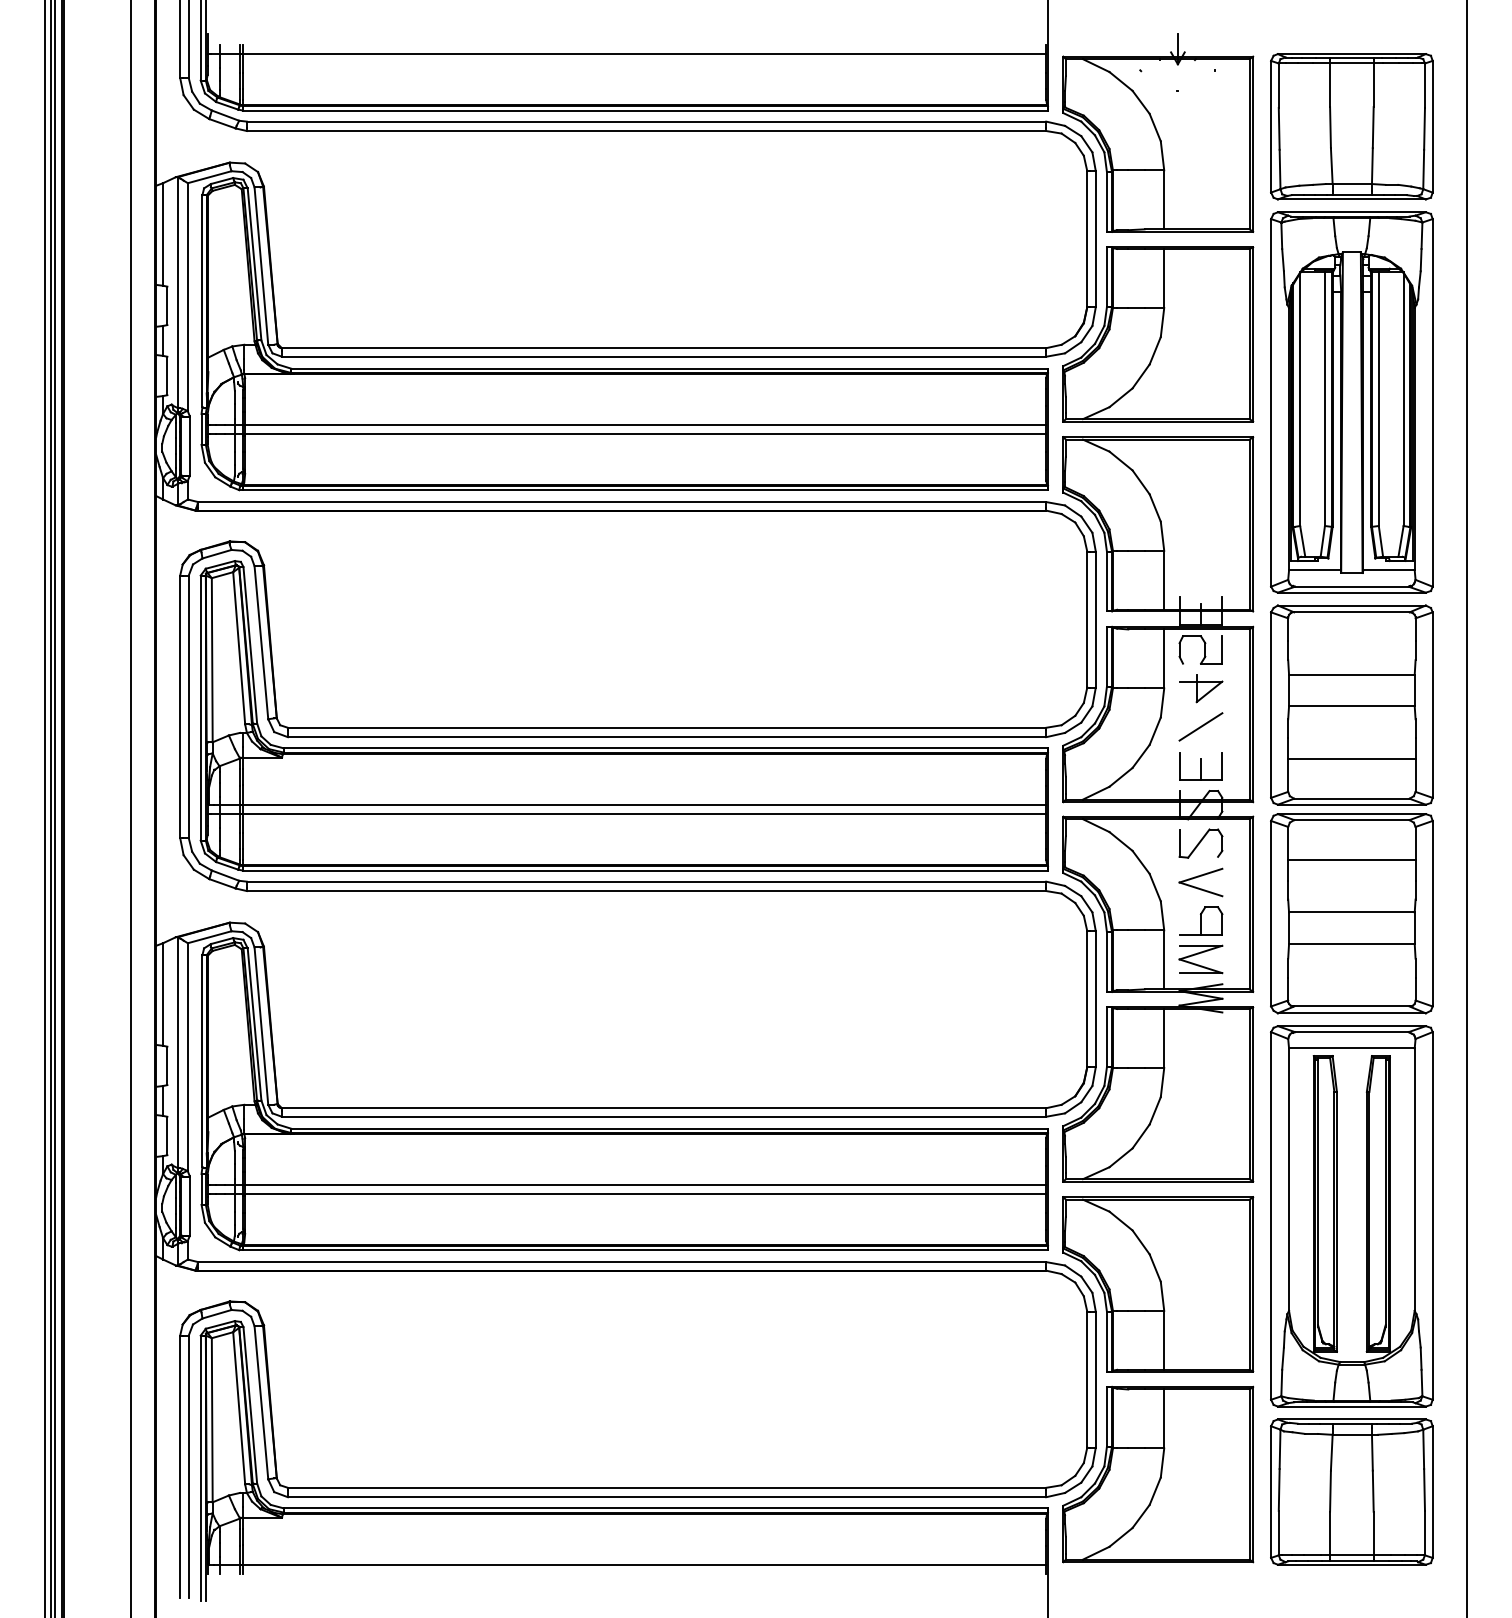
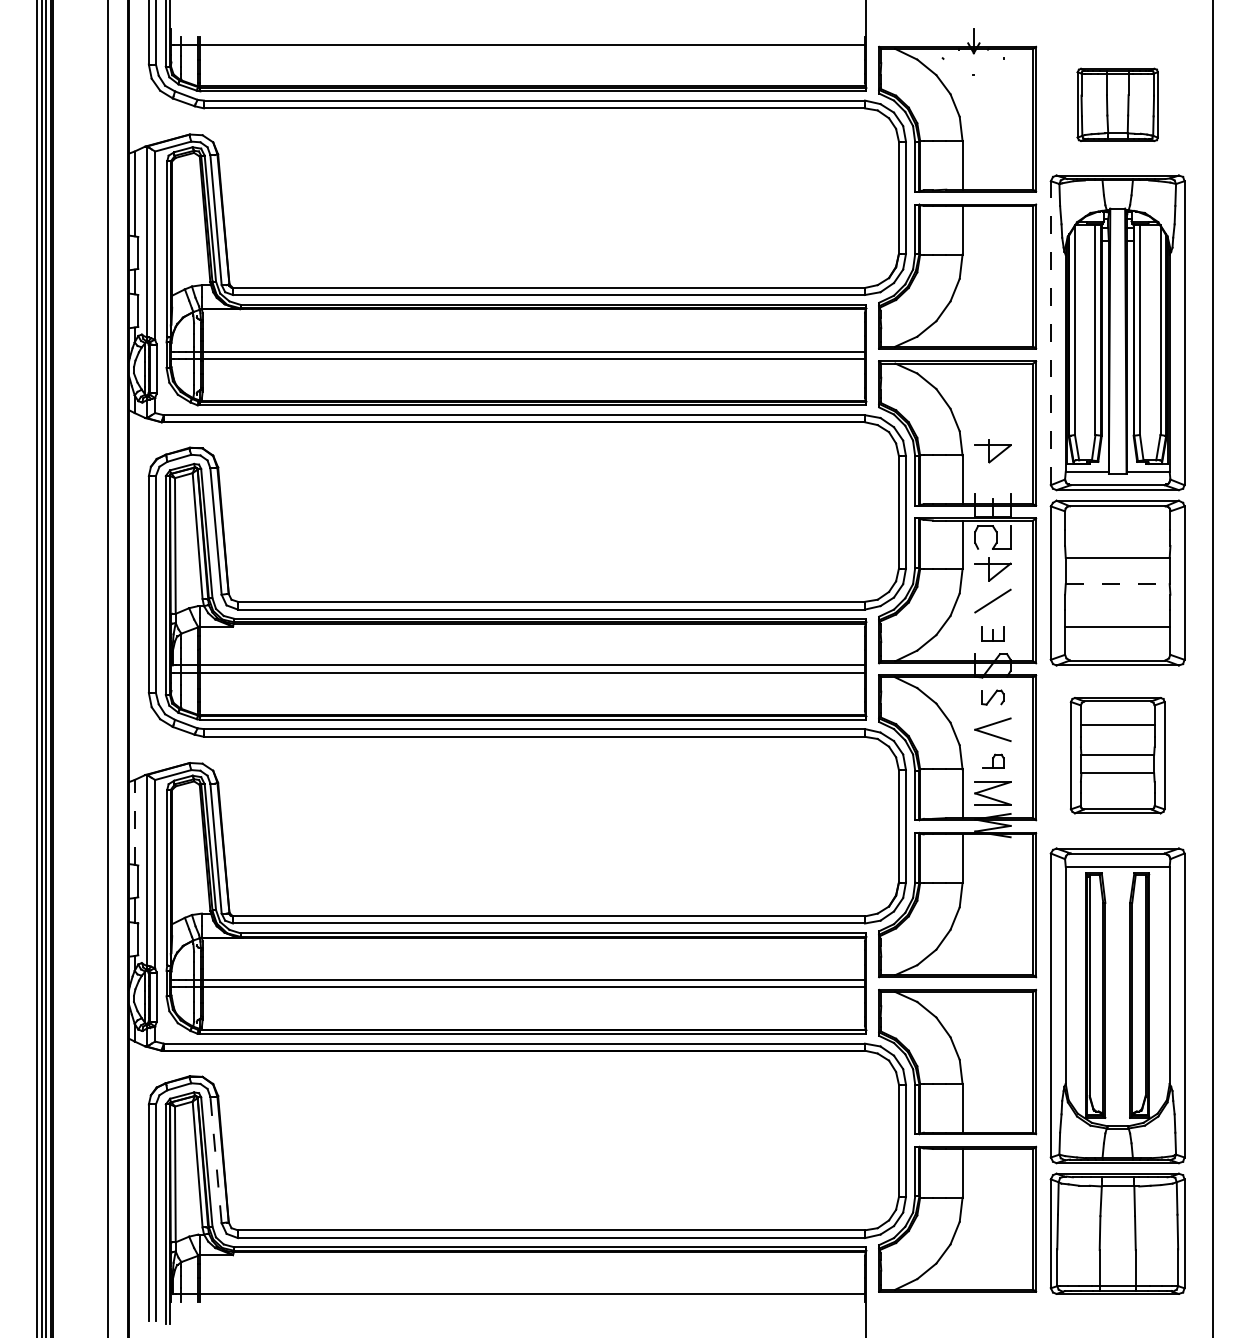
part: (1351, 126) -> (1117, 104), size x0.6
line: (1271, 402) -> (1051, 332), solid -> dashed
part: (1201, 545) -> (993, 451), added
line: (1351, 706) -> (1117, 584), solid -> dashed
part: (1200, 766) -> (992, 633), size x0.6
part: (1200, 843) -> (992, 697), size x0.6
part: (1351, 913) -> (1117, 755), size x0.7
part: (1201, 920) -> (993, 761), size x0.6
line: (163, 994) -> (135, 822), solid -> dashed
line: (261, 1402) -> (216, 1159), solid -> dashed

